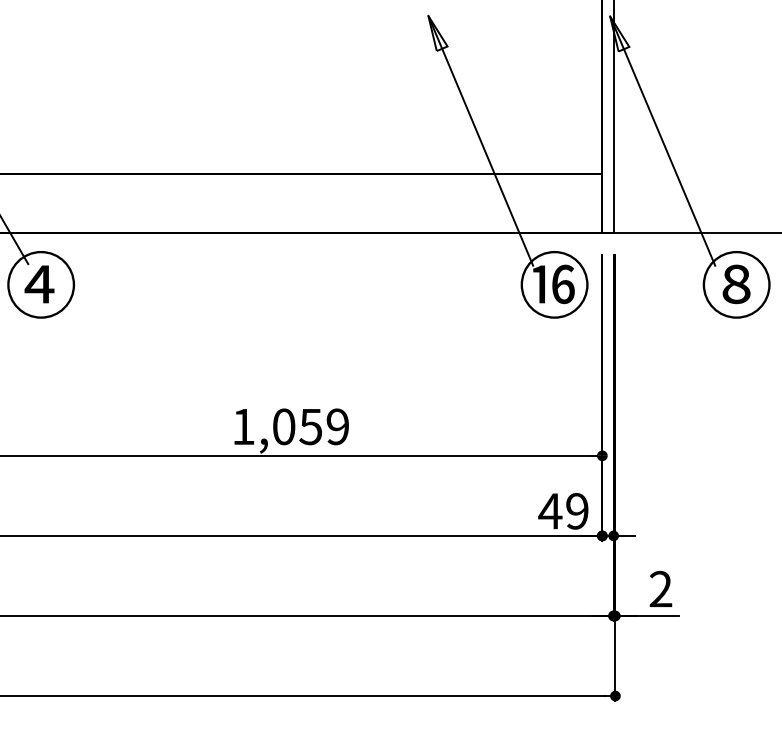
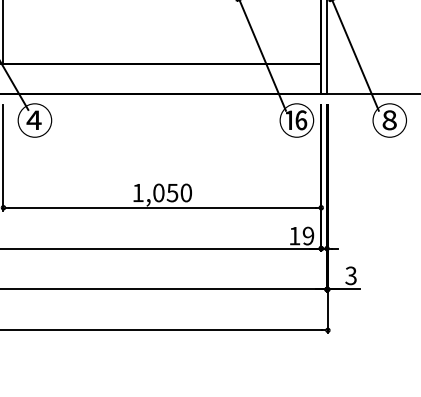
text: (336, 425) -> (185, 192), 1,059 -> 1,050
text: (549, 512) -> (294, 236), 49 -> 19
text: (659, 590) -> (350, 276), 2 -> 3

